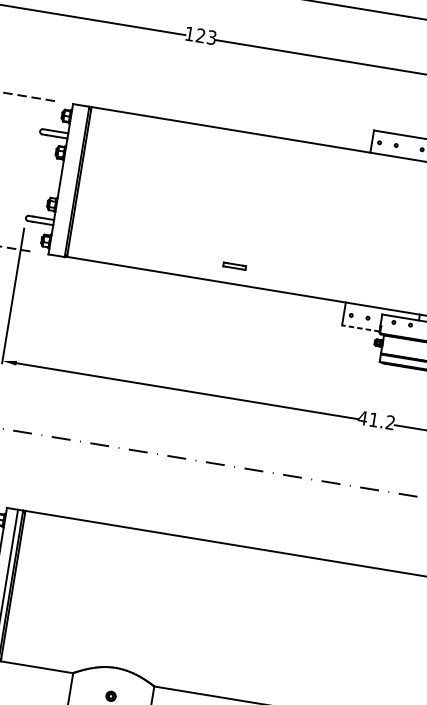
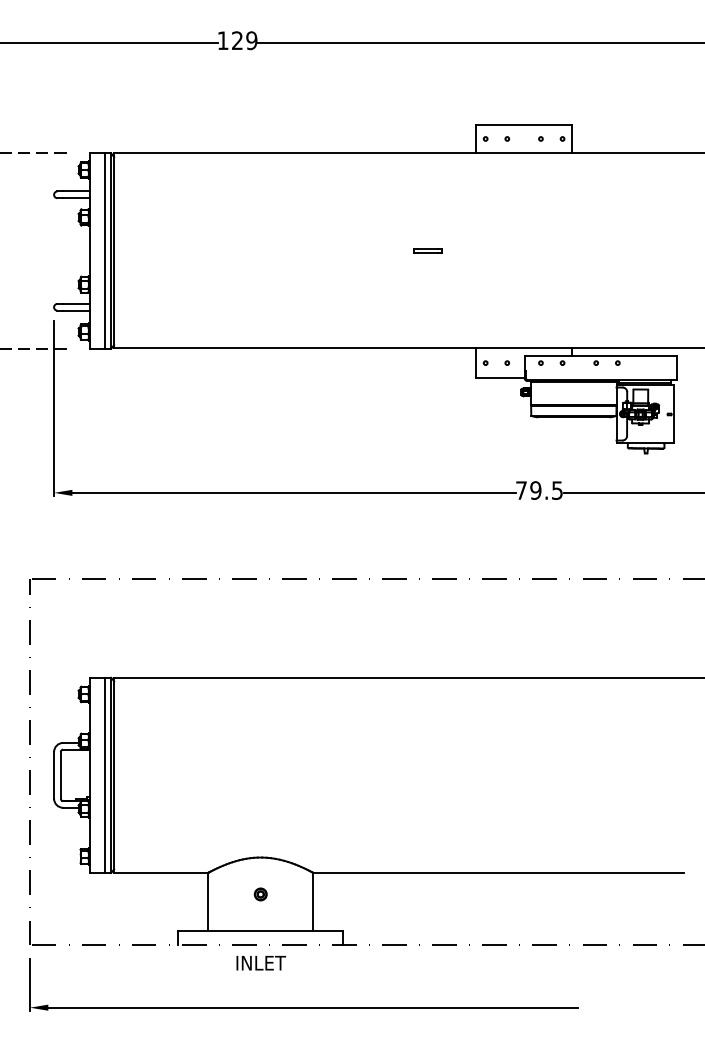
text: (211, 37) -> (251, 40), 123 -> 129
line: (71, 180) -> (104, 250), added
part: (234, 265) -> (427, 250), moved
line: (360, 328) -> (499, 377), dashed -> solid
text: (375, 420) -> (538, 490), 41.2 -> 79.5

